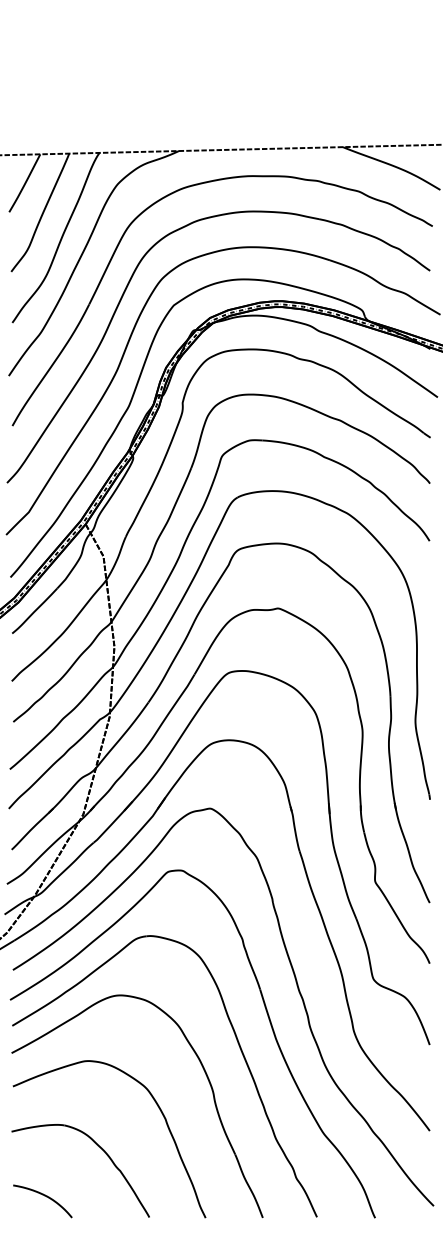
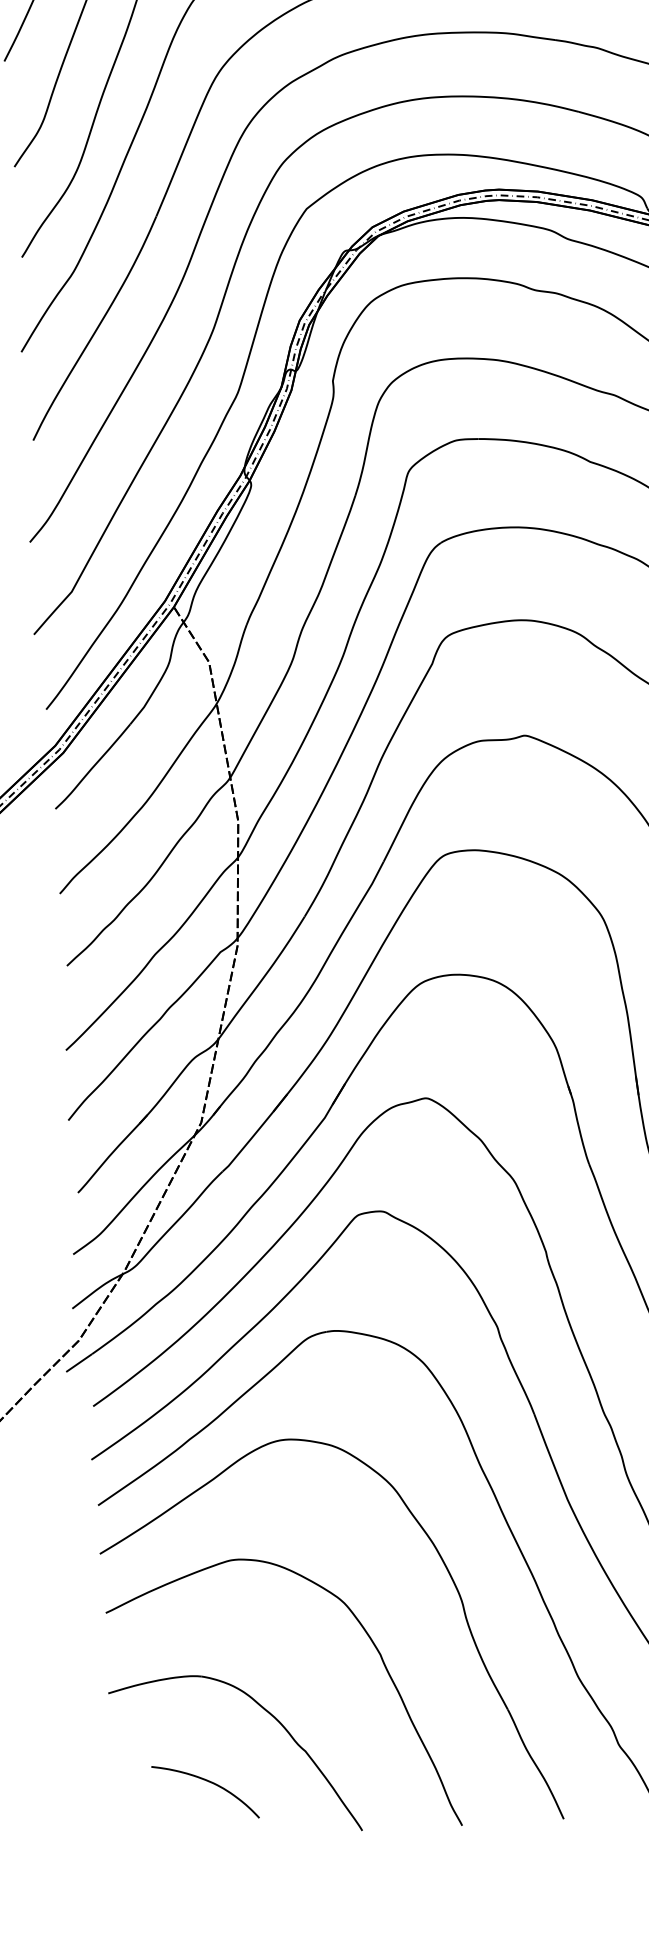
curve: (44, 1196) -> (208, 1783), moved

